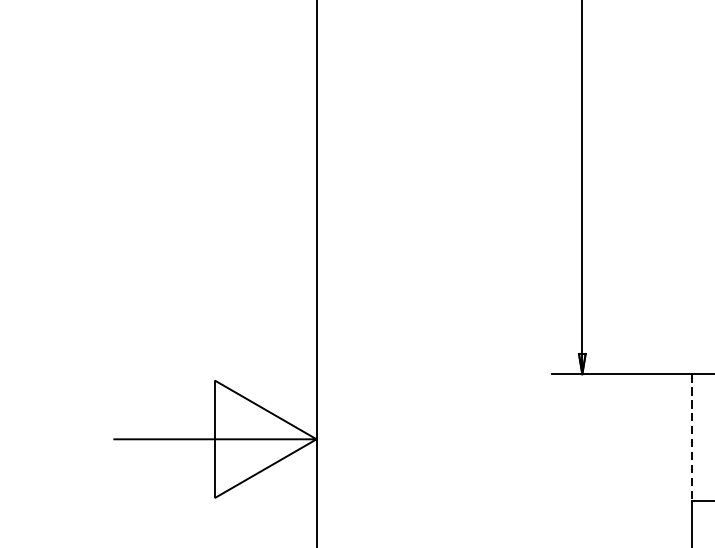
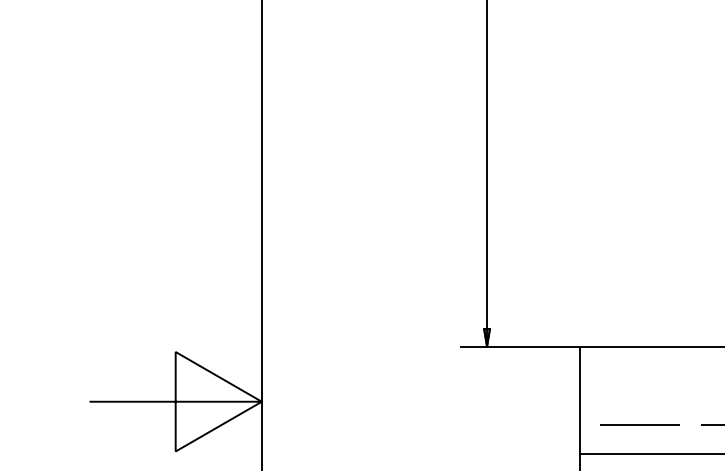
line: (691, 437) -> (579, 400), dashed -> solid

